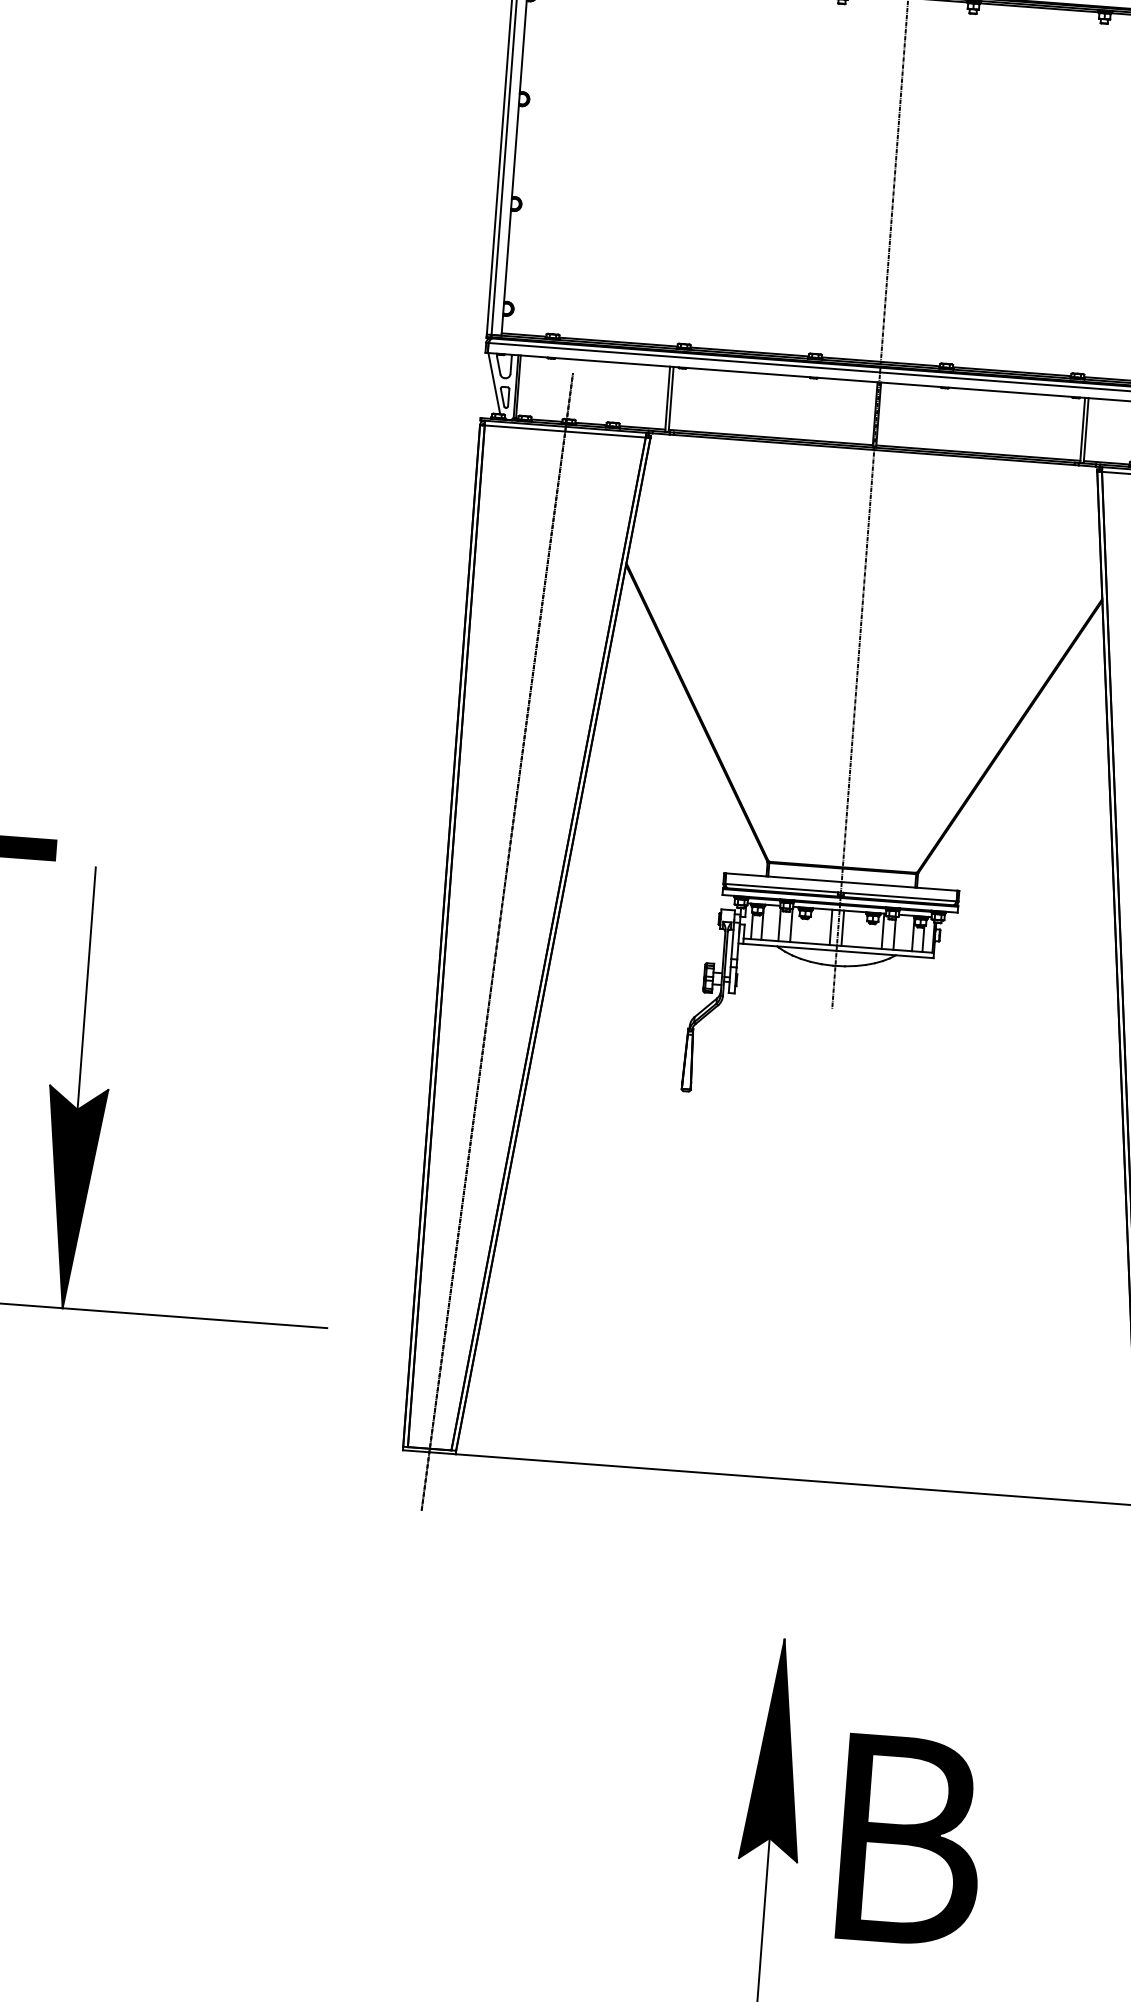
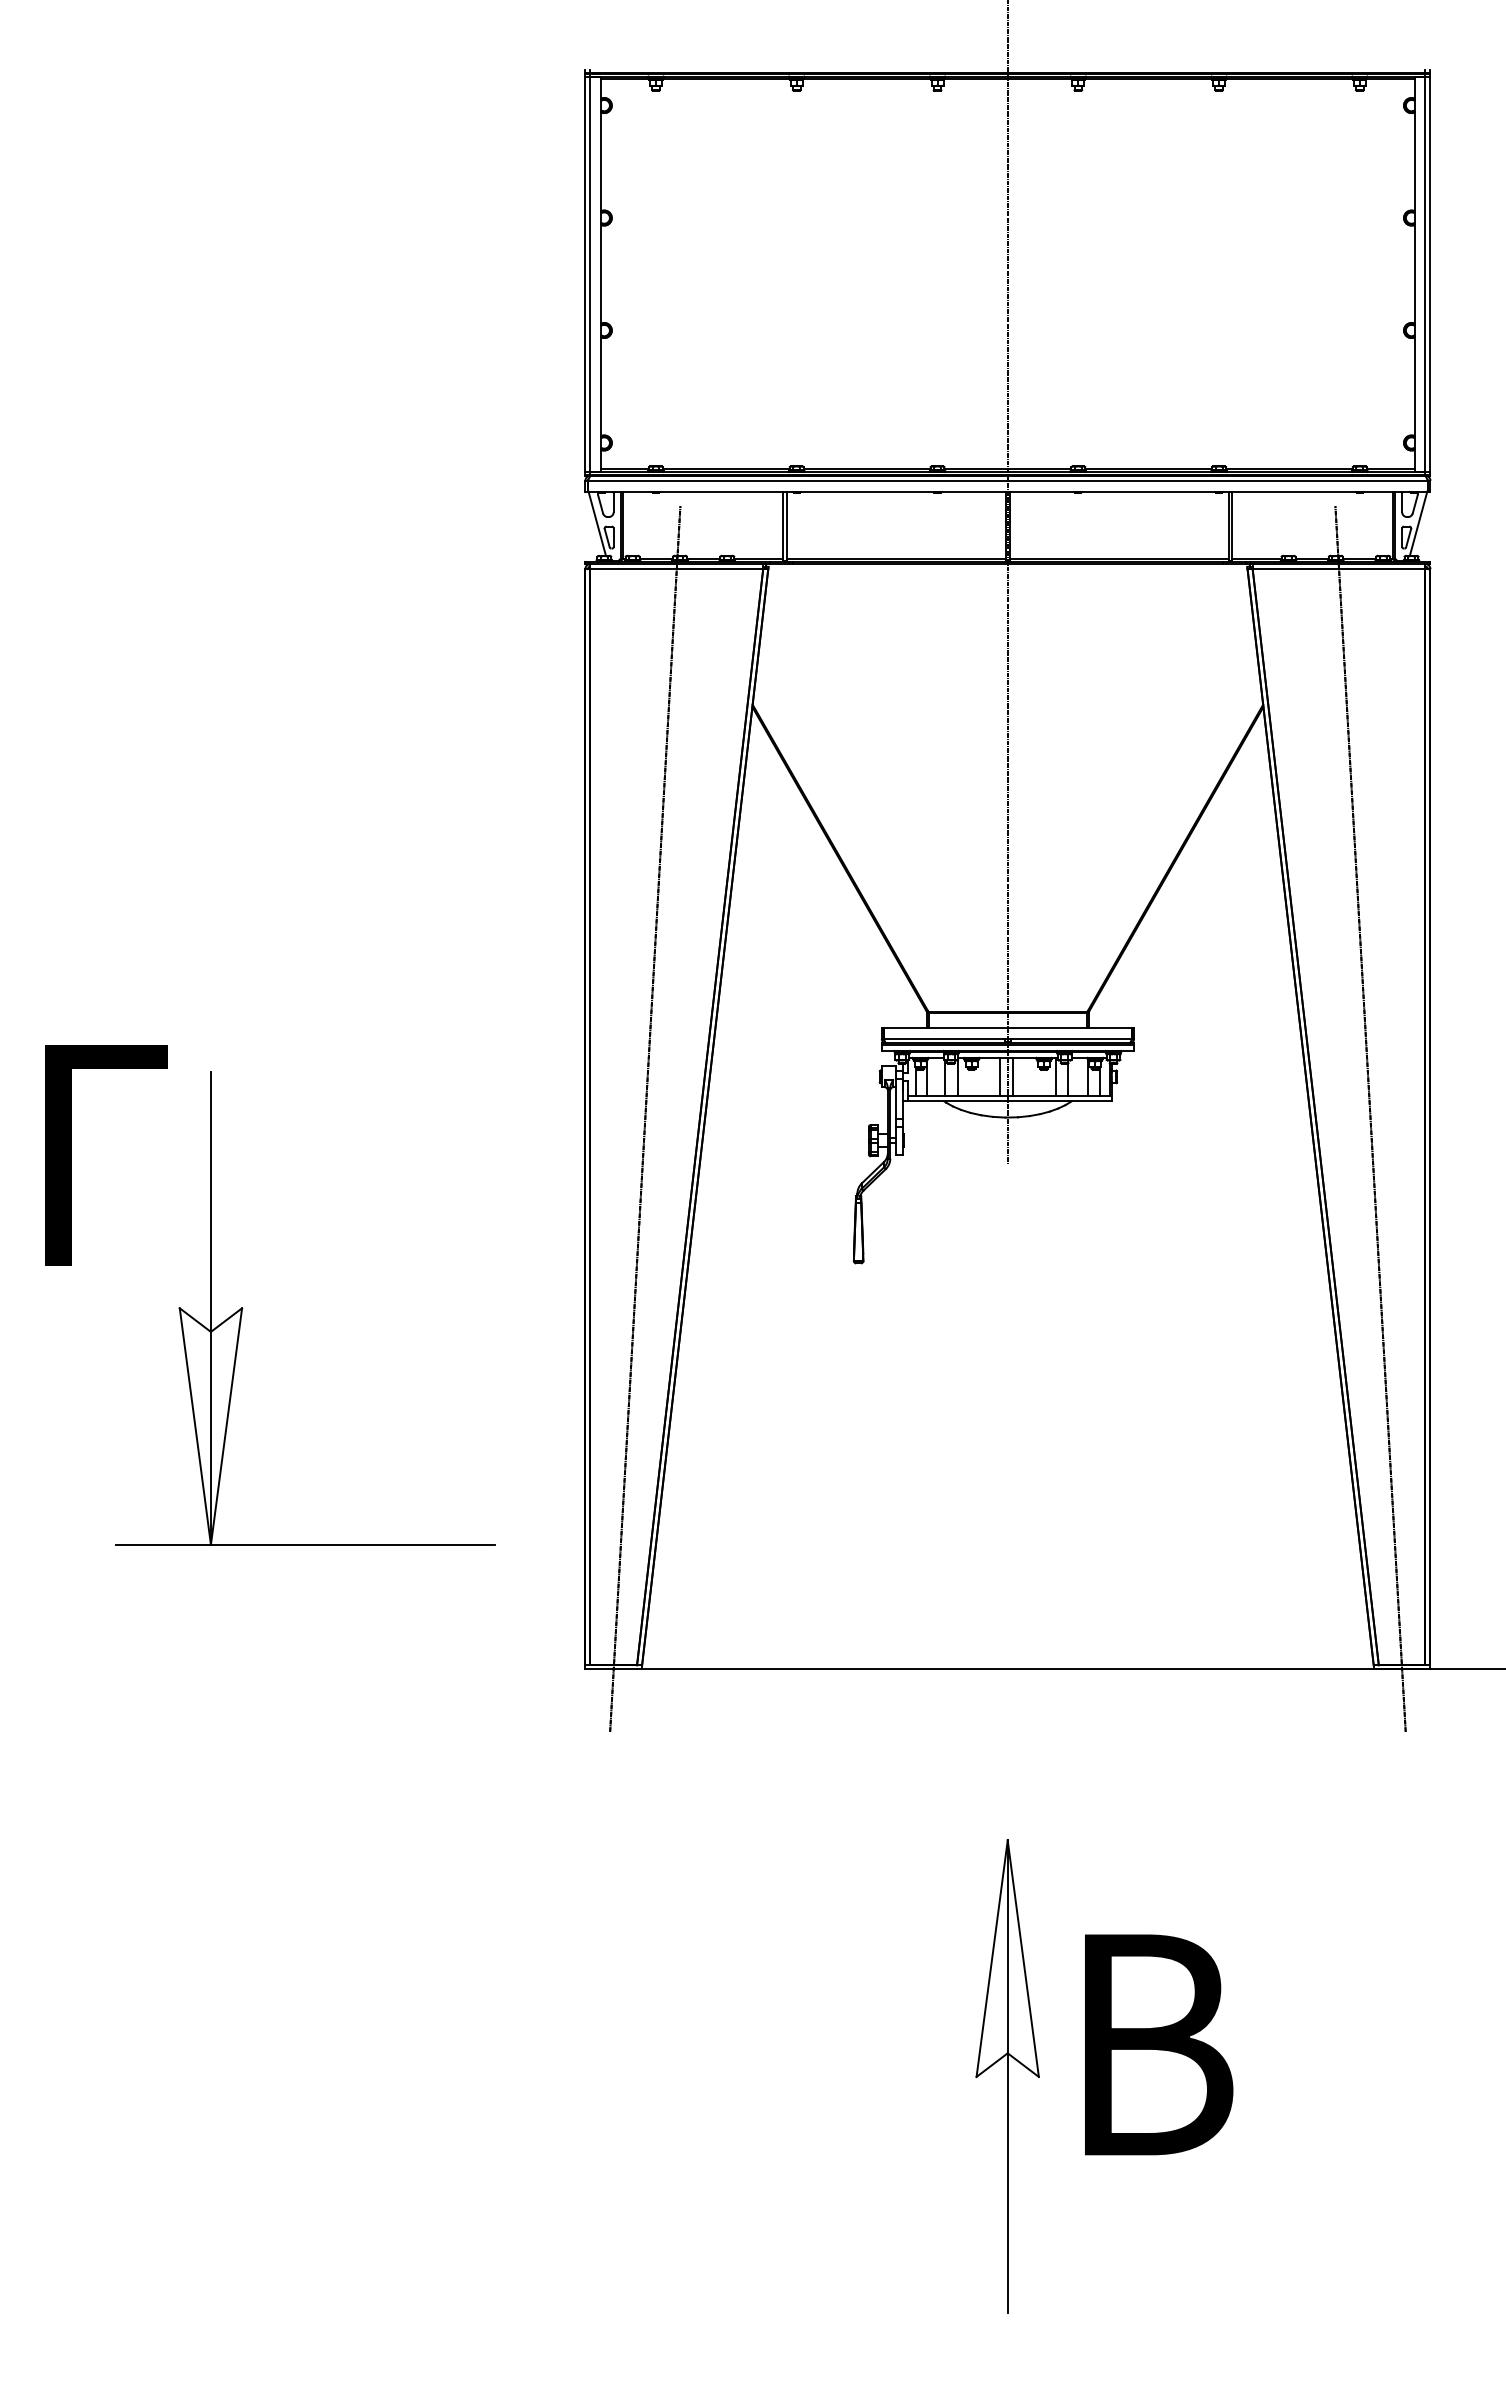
fill: (70, 1197) -> (210, 1426), removed
fill: (776, 1749) -> (1007, 1958), removed

